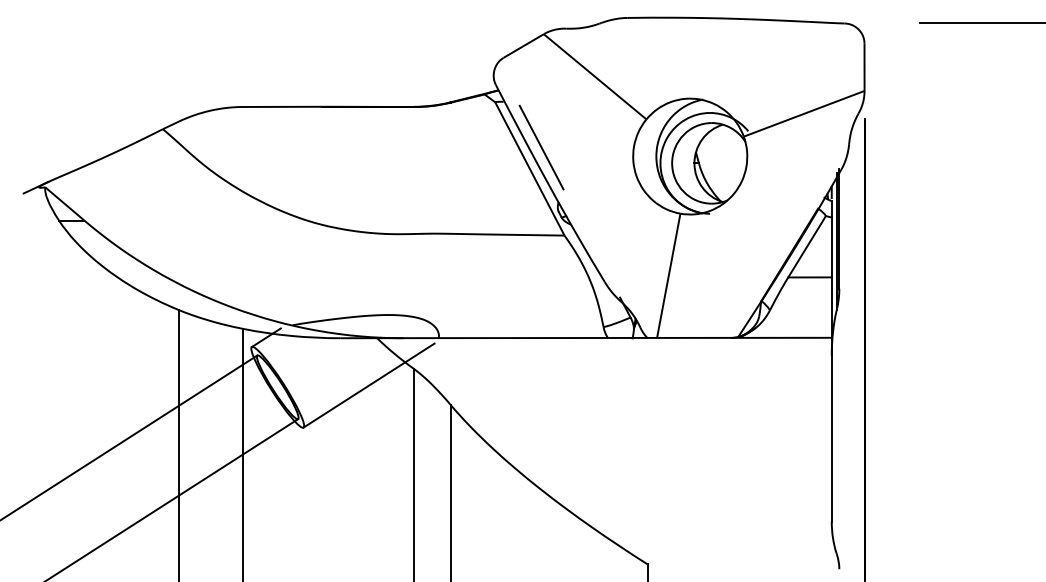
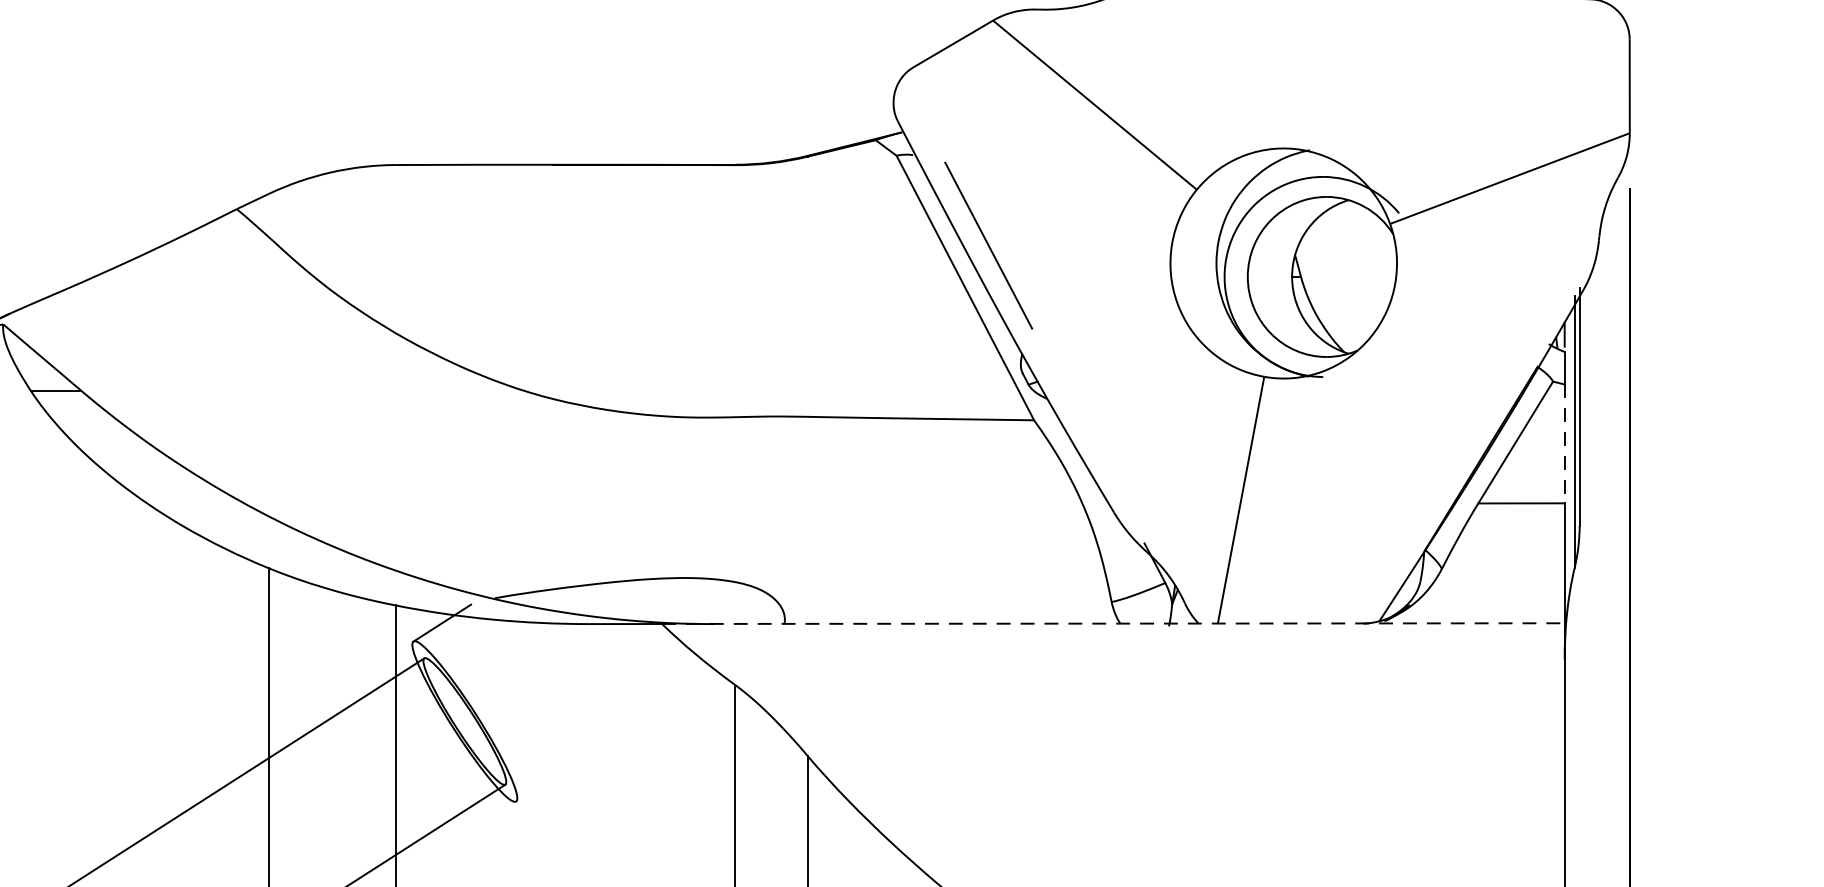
line: (831, 247) -> (1564, 443), solid -> dashed
line: (604, 337) -> (1113, 622), solid -> dashed
line: (368, 385) -> (645, 717), removed

